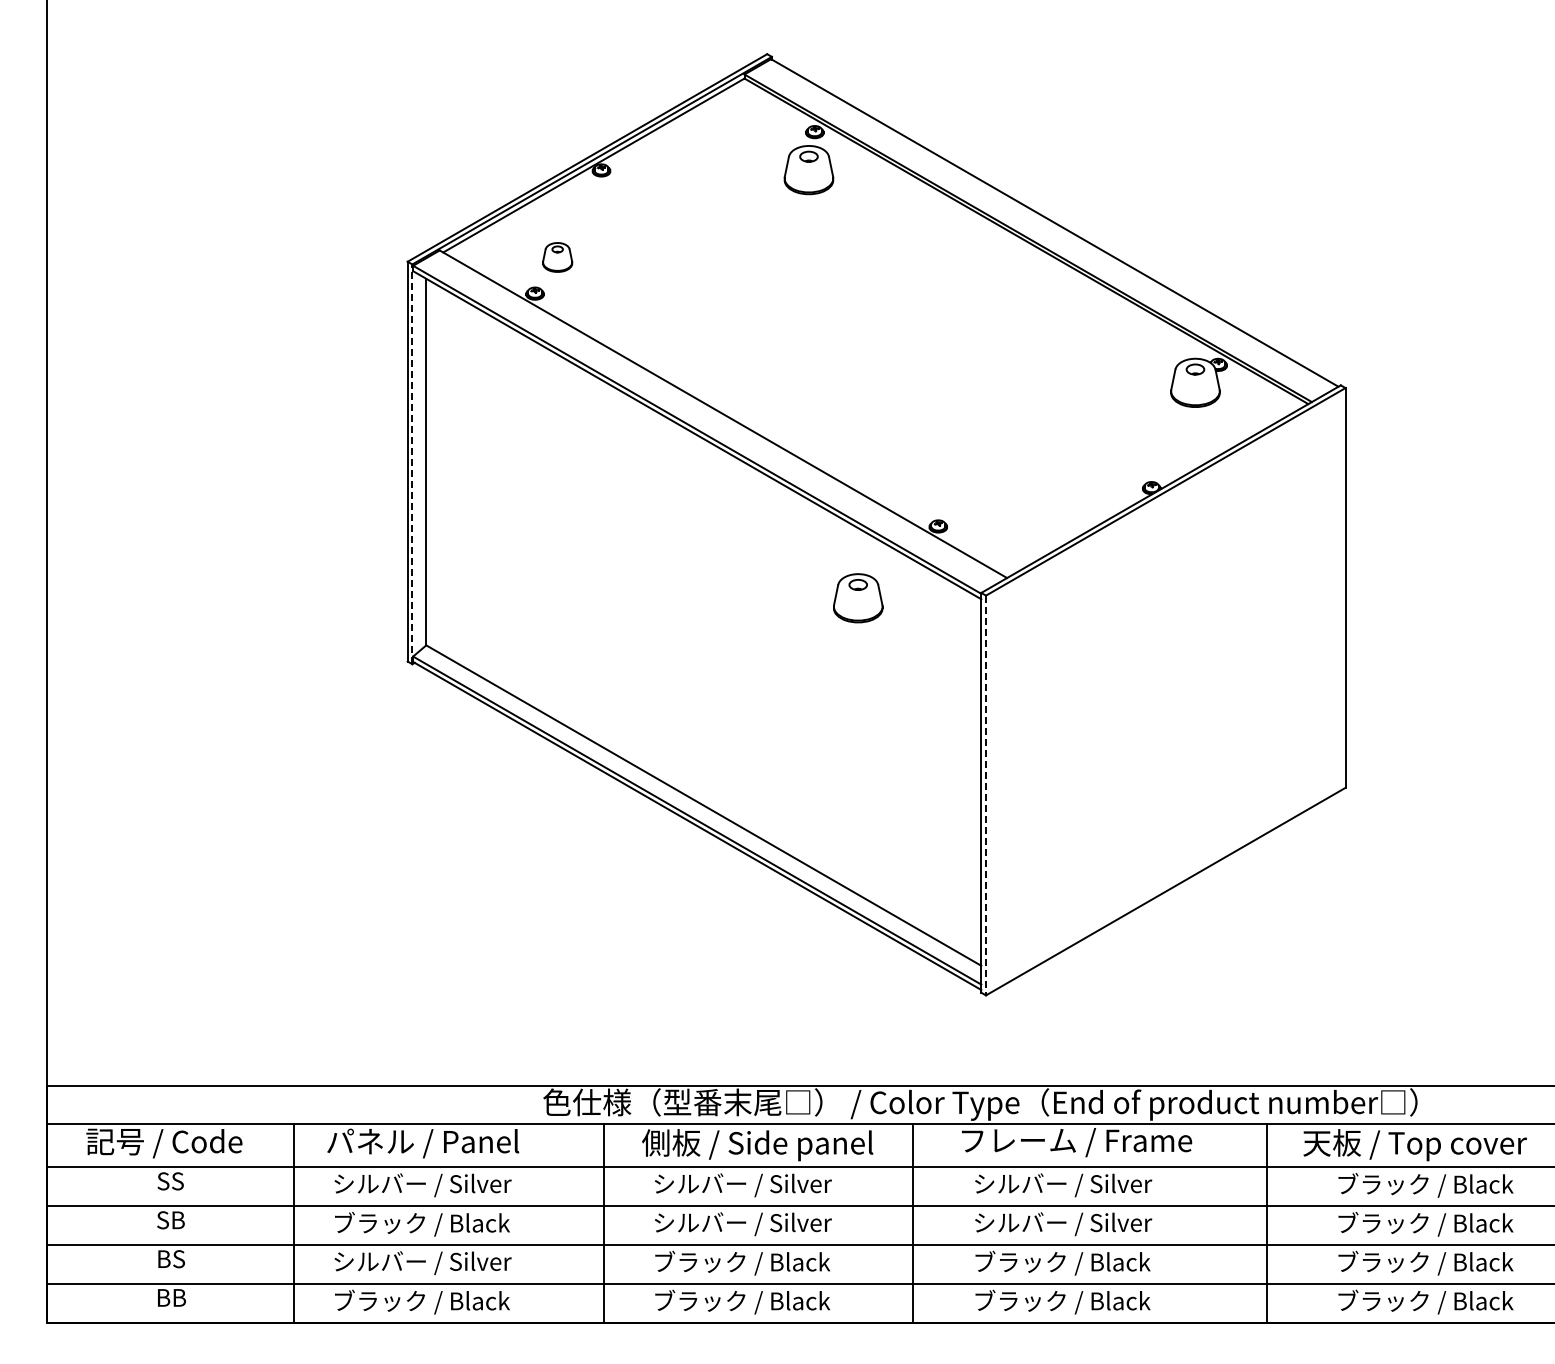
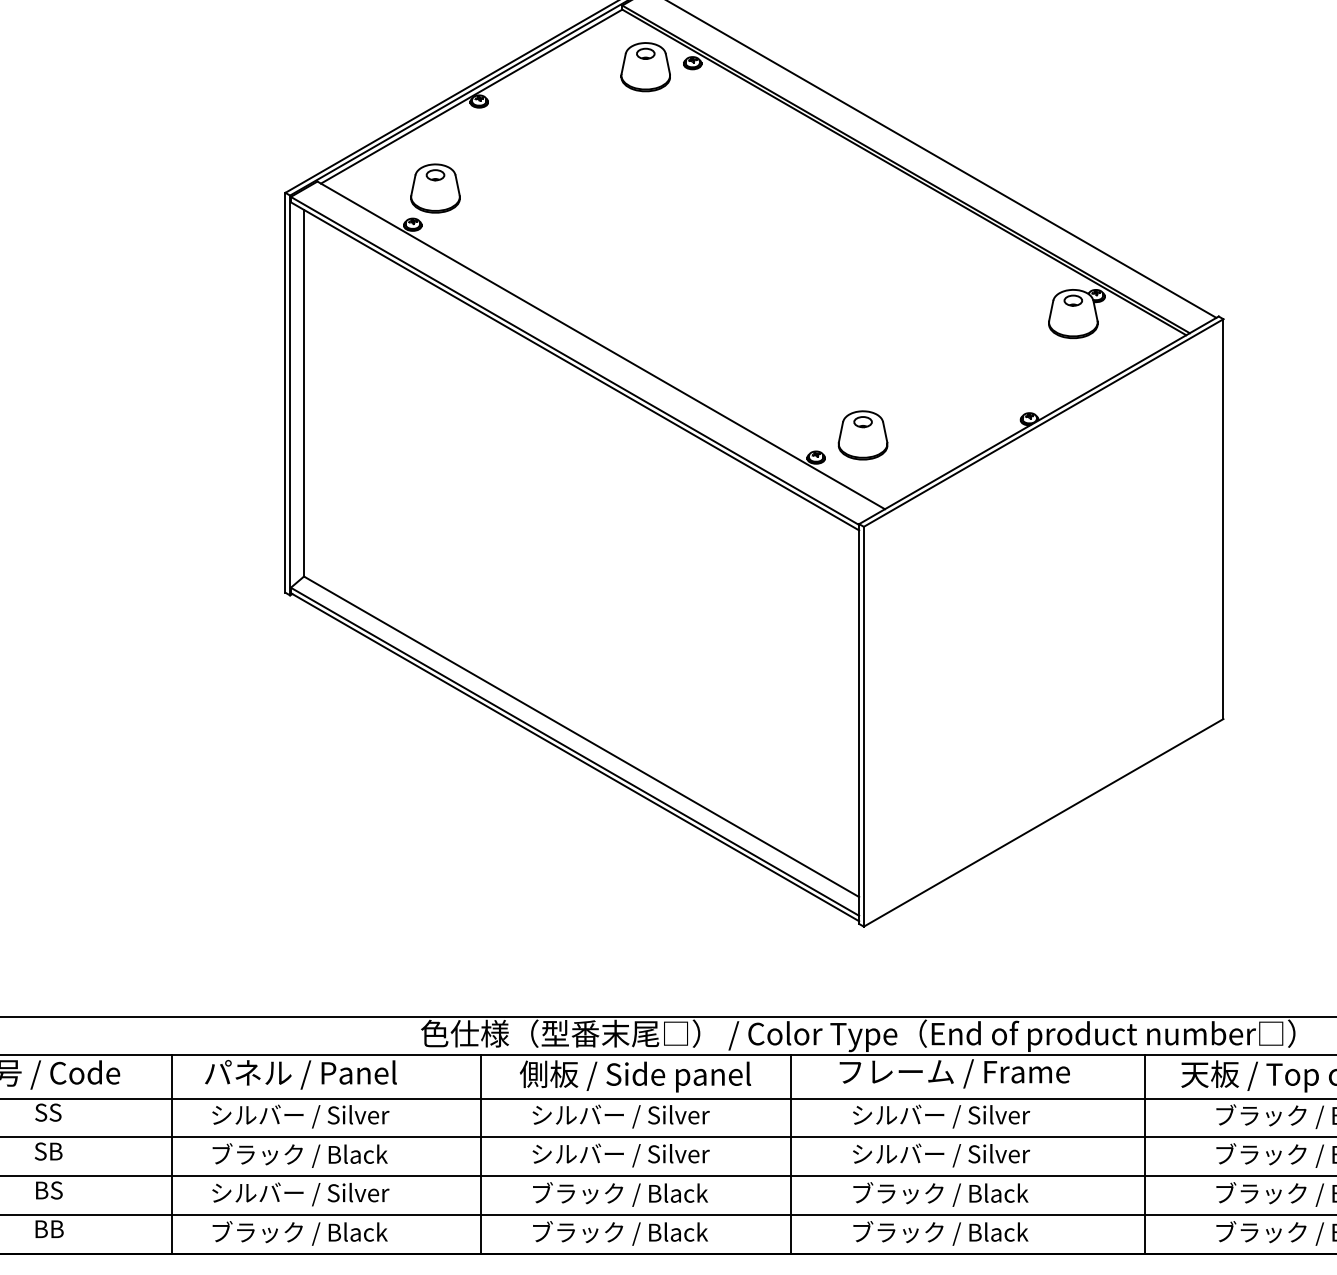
part: (808, 170) -> (645, 67), moved
part: (557, 257) -> (435, 188), size x1.67
line: (412, 464) -> (290, 395), dashed -> solid
part: (858, 598) -> (863, 435), moved
line: (986, 795) -> (864, 726), dashed -> solid

